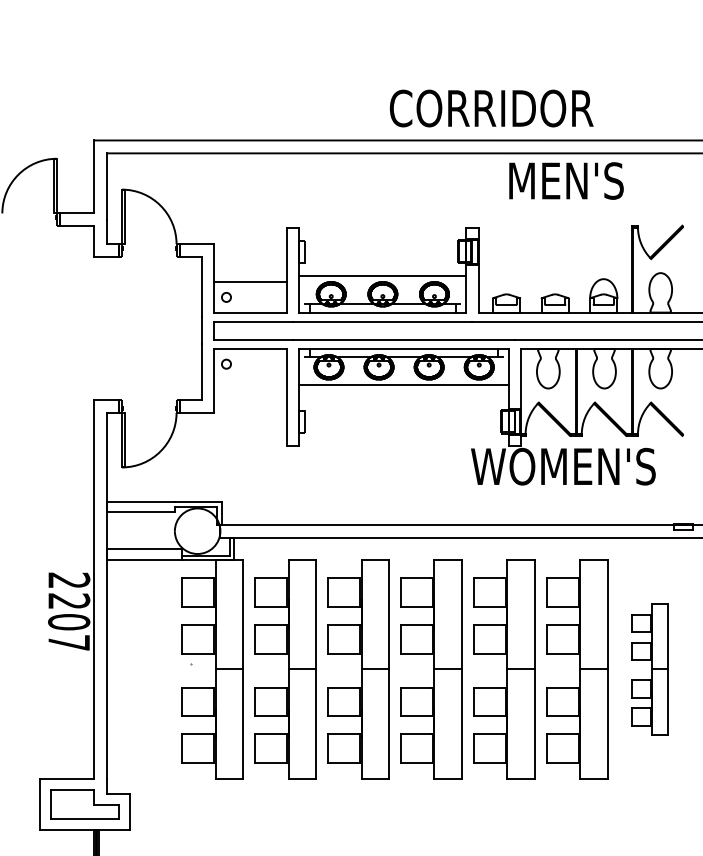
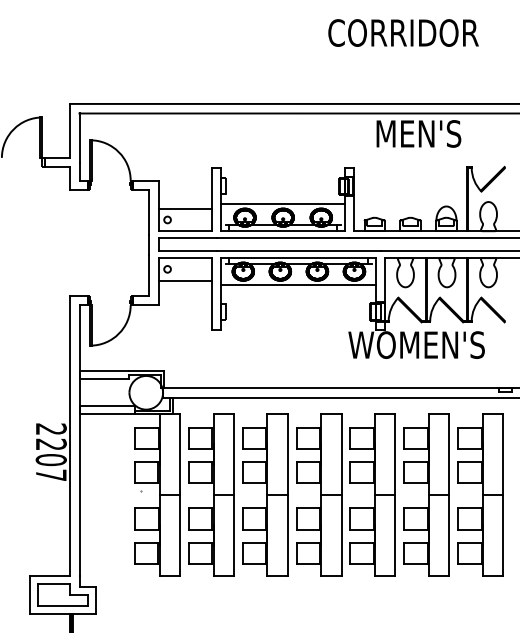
text: (491, 108) -> (403, 33), moved
line: (250, 379) -> (185, 280), added
part: (649, 669) -> (480, 495), size x1.67

